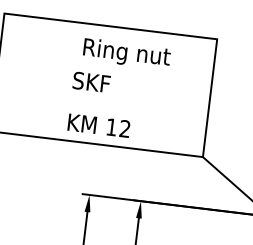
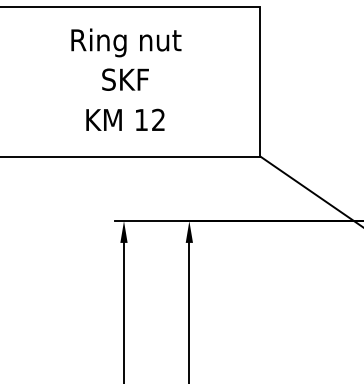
text: (126, 53) -> (126, 42), moved
text: (91, 82) -> (125, 79), moved
text: (99, 125) -> (125, 119), moved

